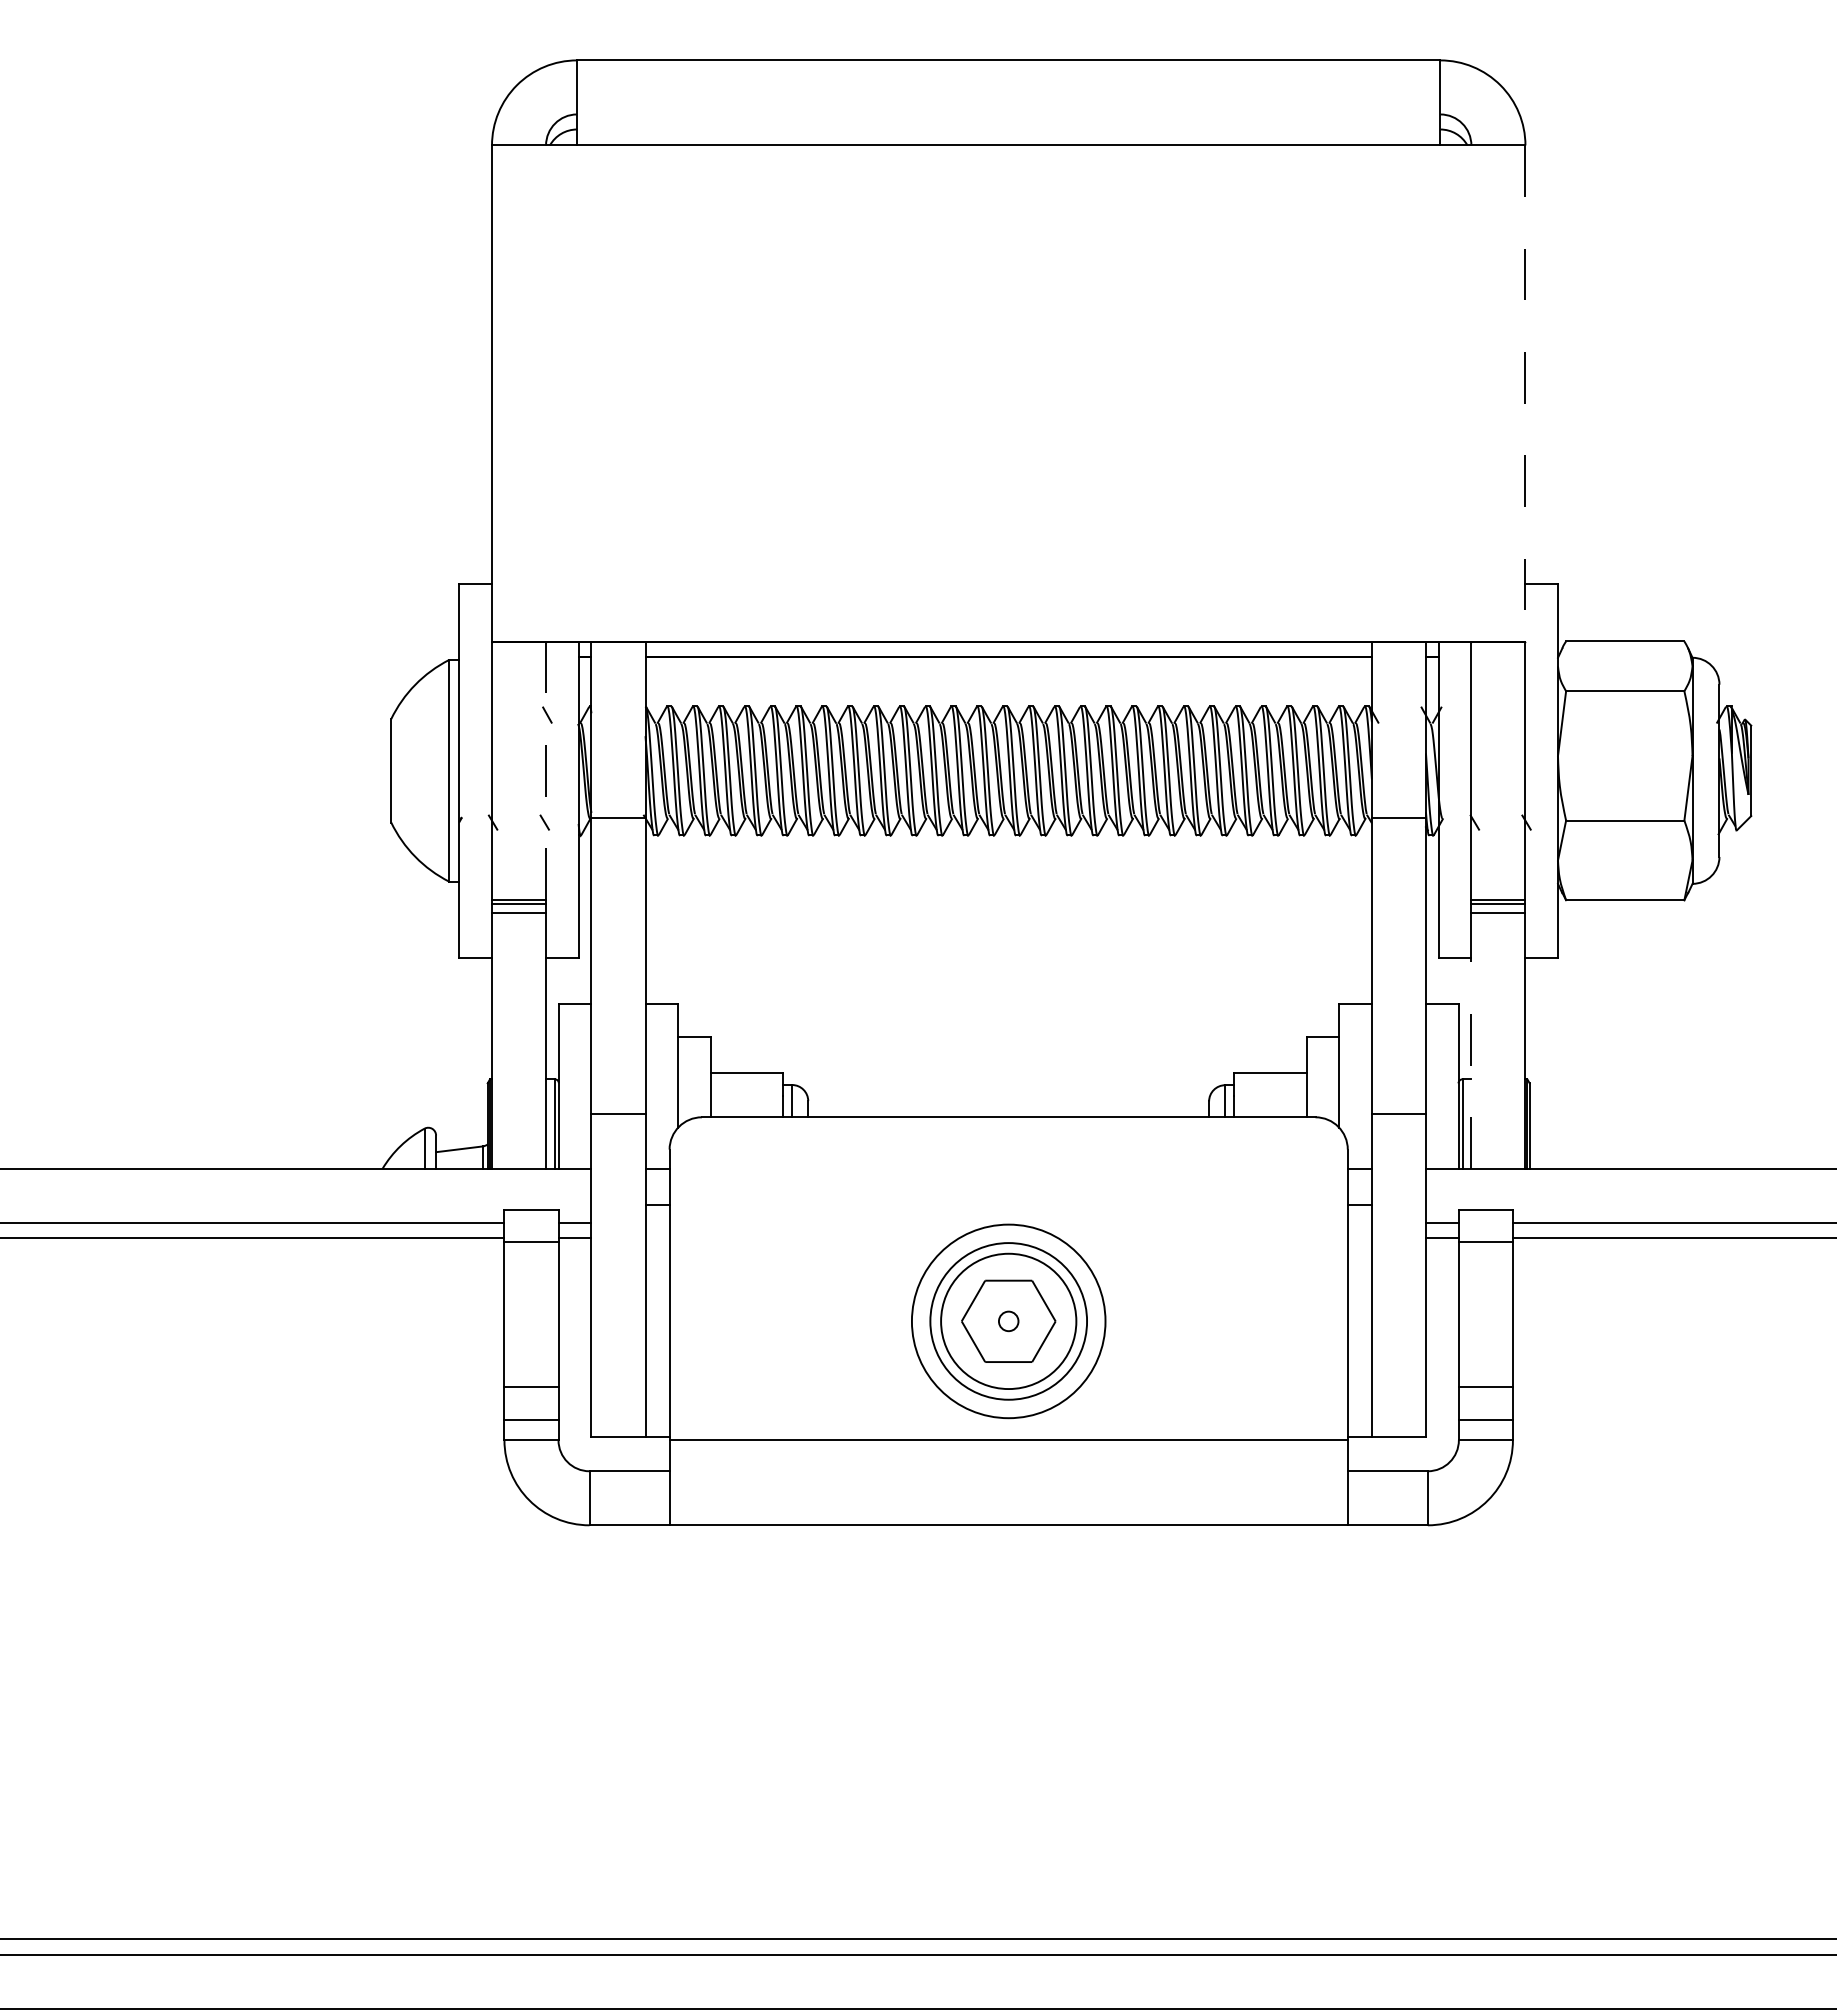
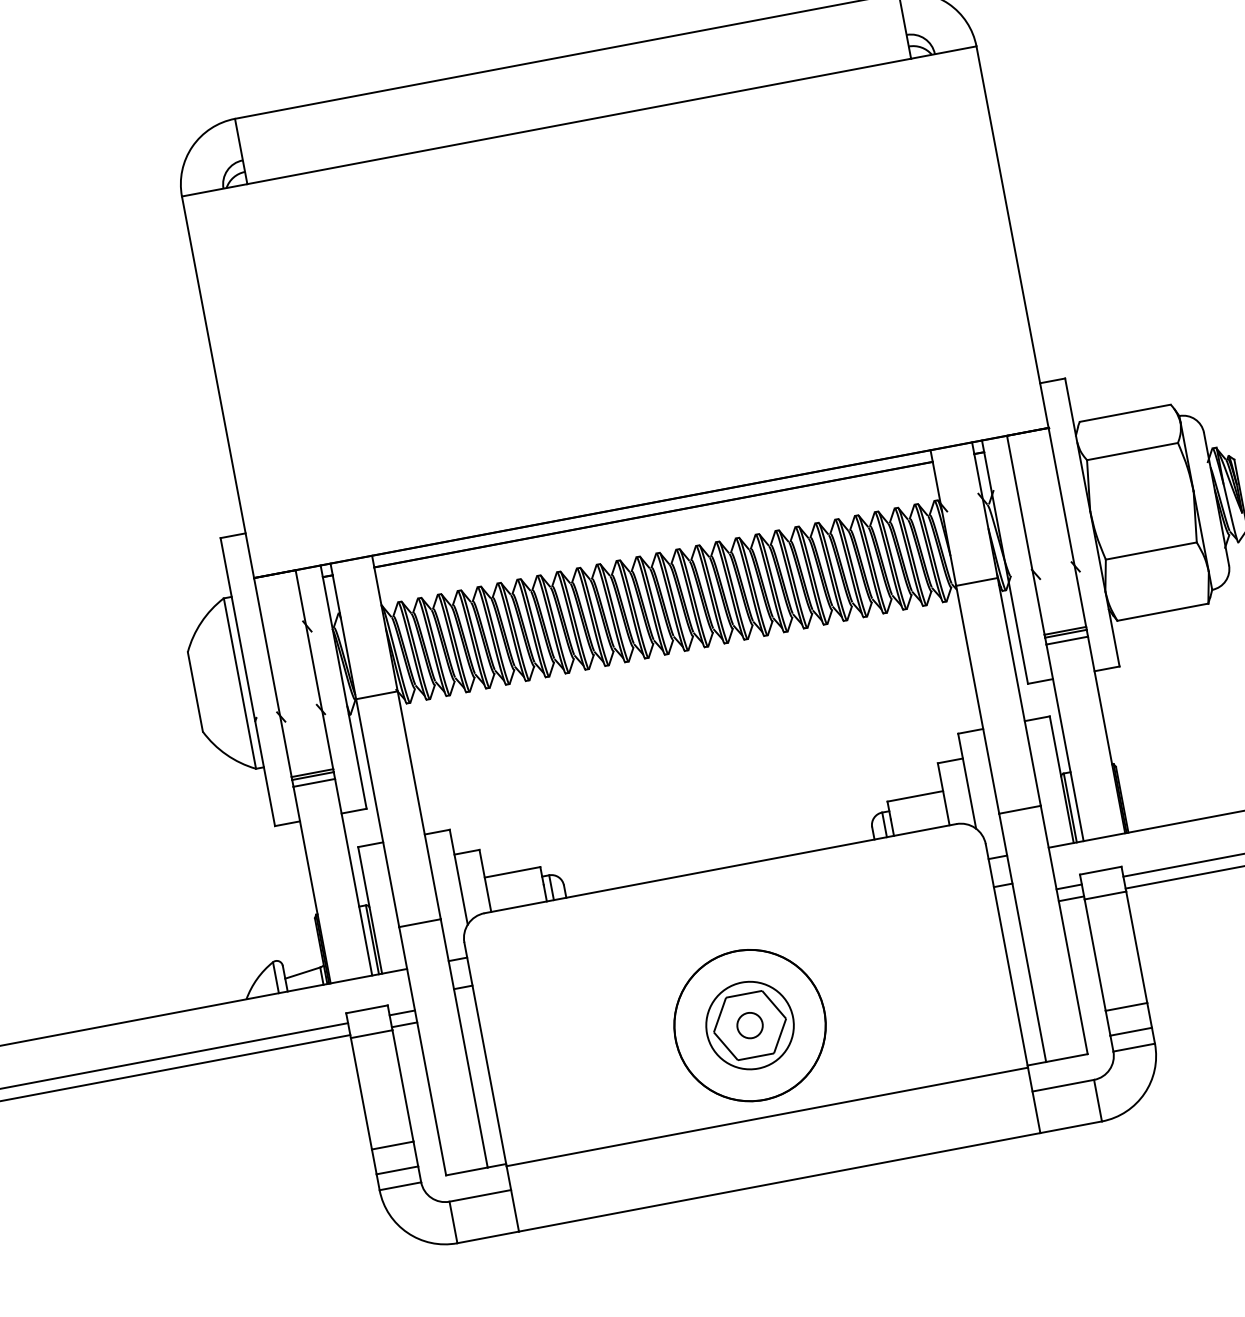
line: (1525, 393) -> (1012, 237), dashed -> solid
line: (546, 771) -> (314, 669), dashed -> solid
line: (1471, 1041) -> (1065, 743), dashed -> solid
circle: (1008, 1321) -> (749, 1025), size x0.71
circle: (1008, 1321) -> (749, 1025), size x1.43
circle: (1008, 1321) -> (749, 1025), size x1.67

